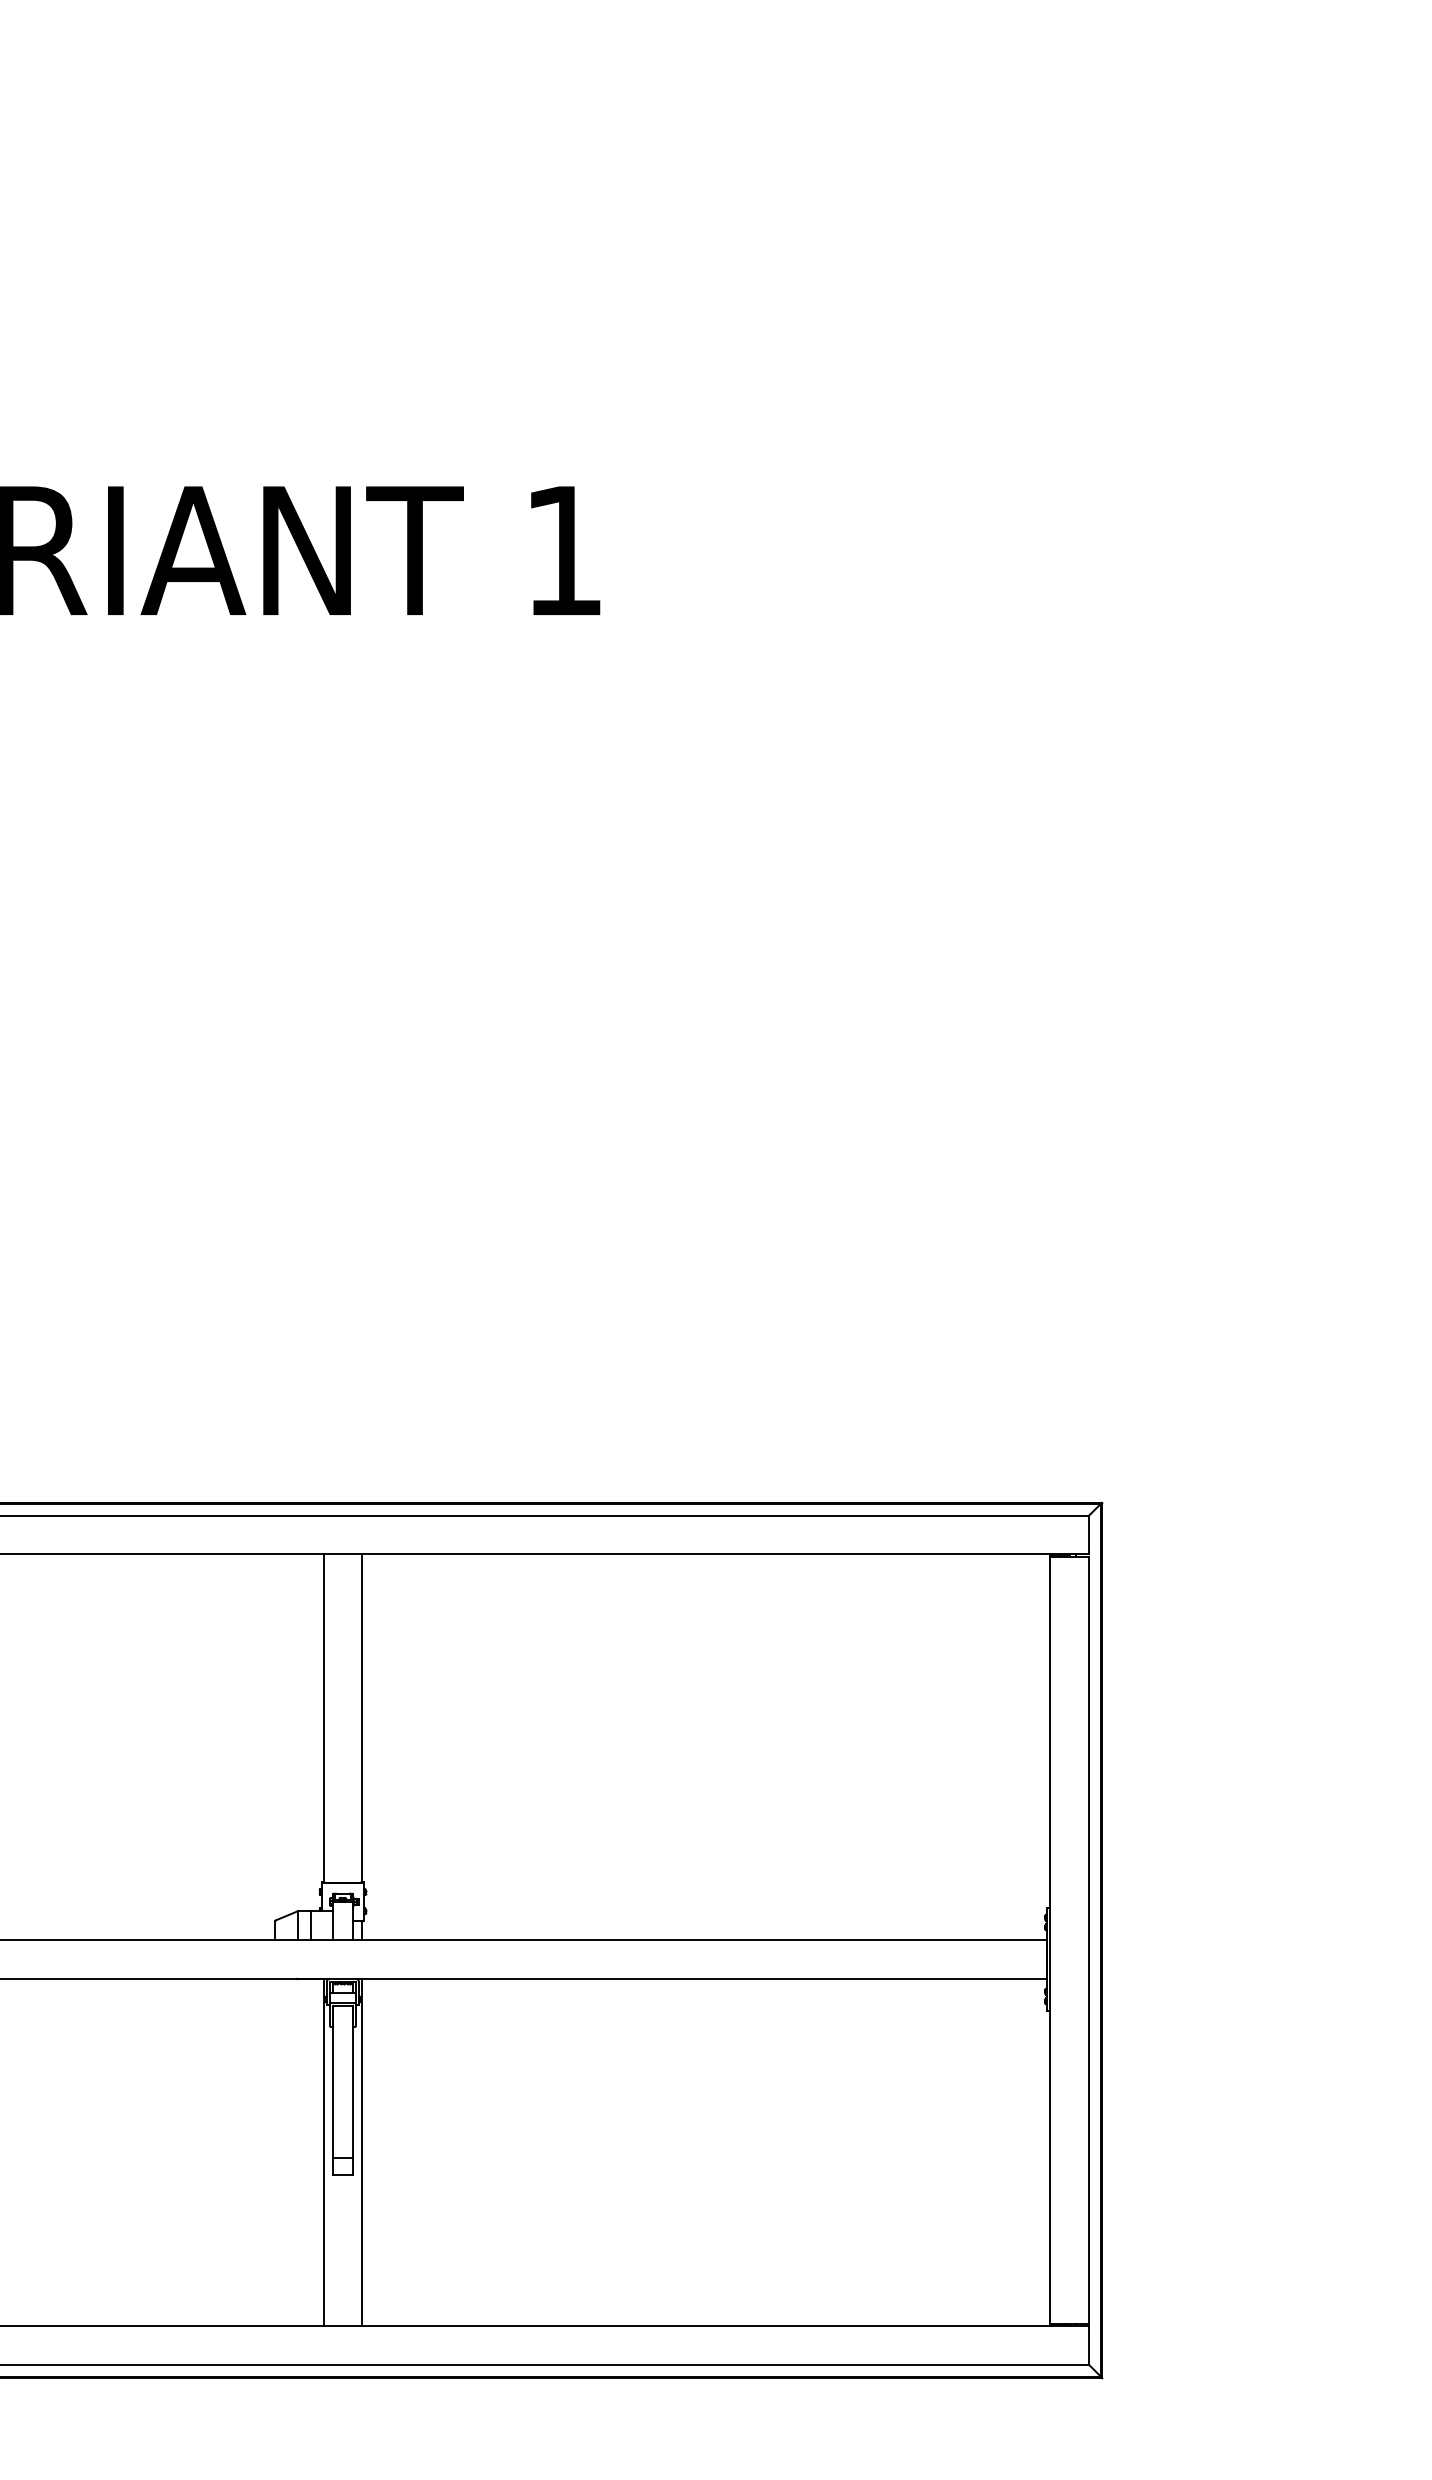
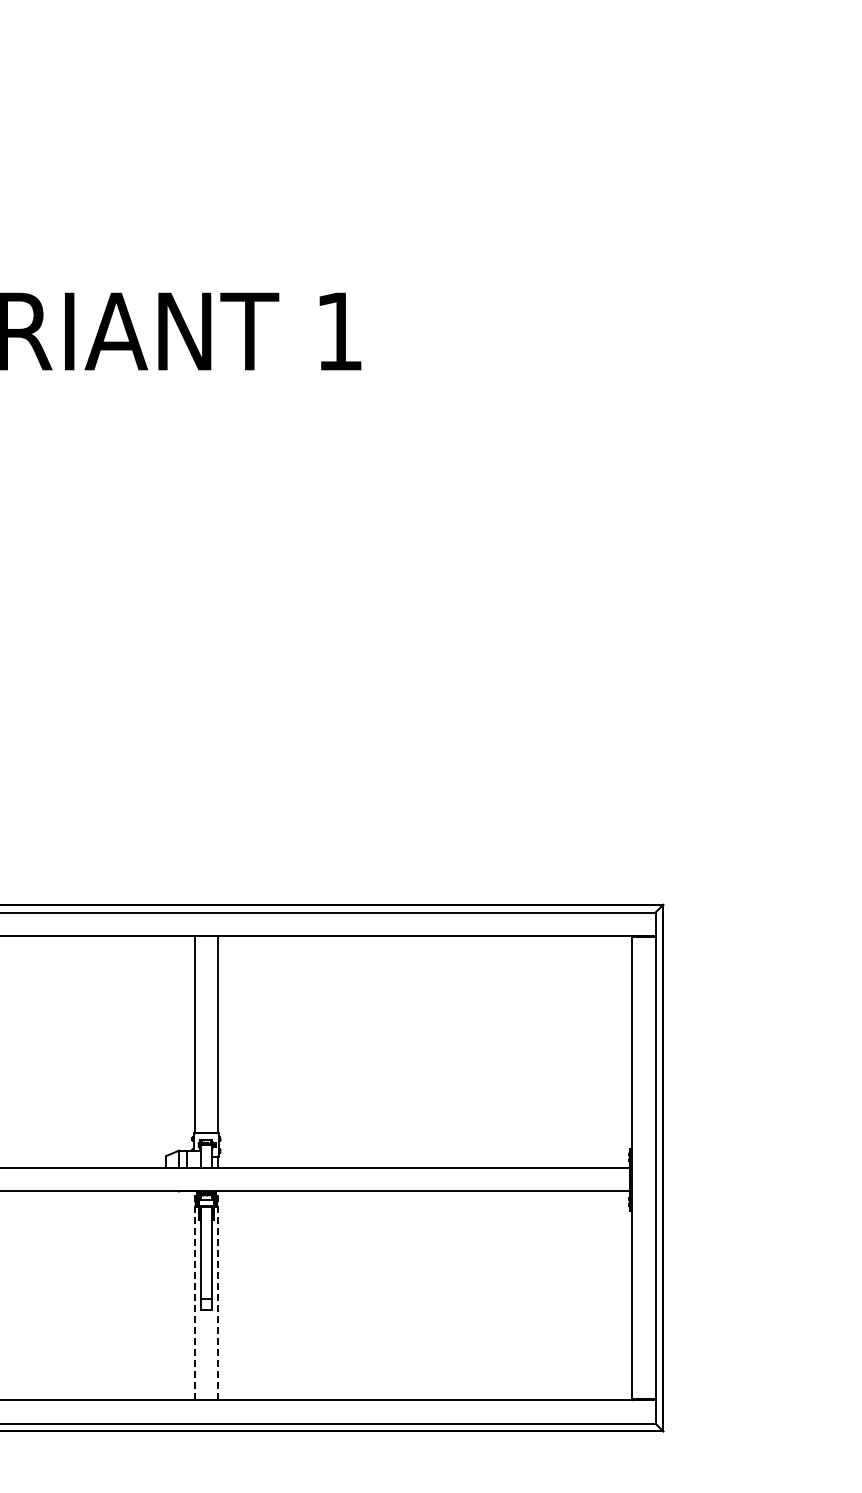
line: (323, 2151) -> (194, 1295), solid -> dashed
line: (361, 2151) -> (217, 1295), solid -> dashed

